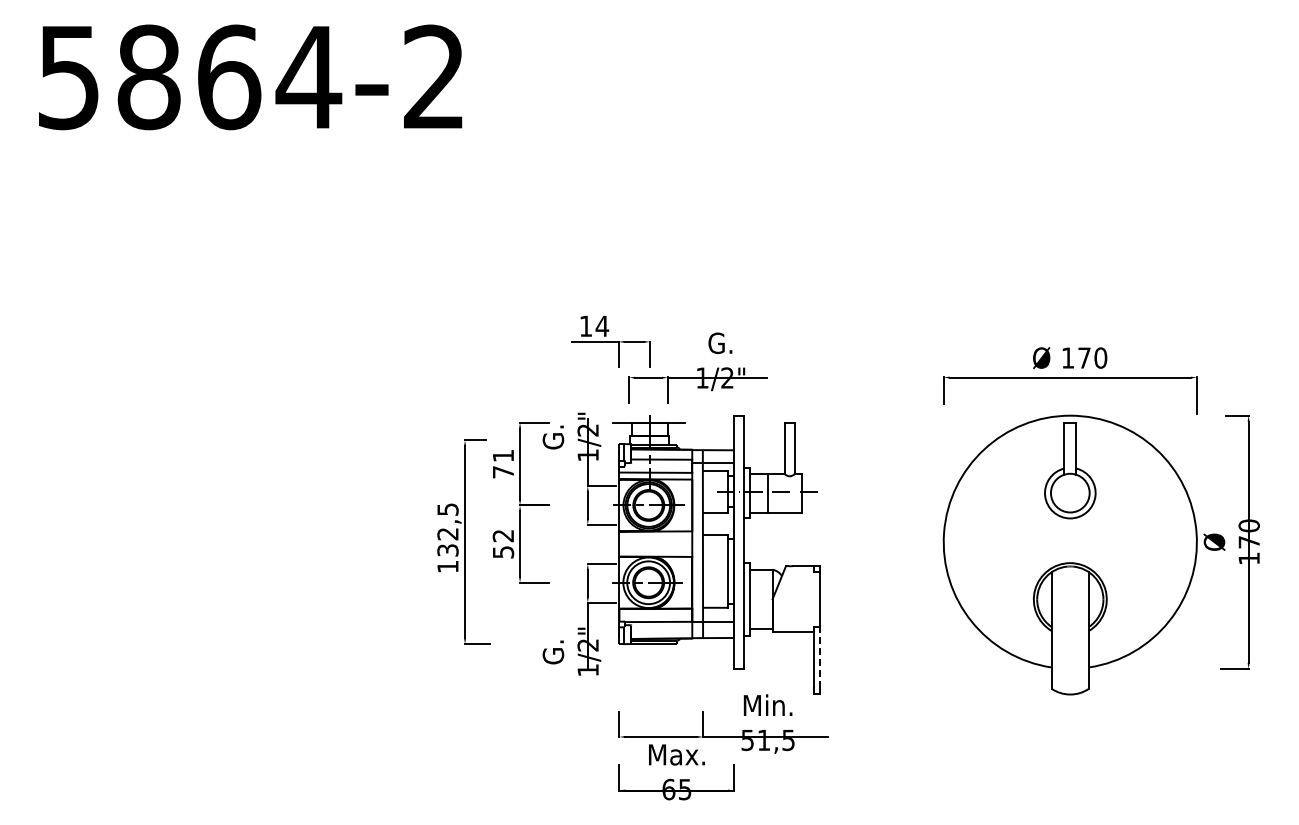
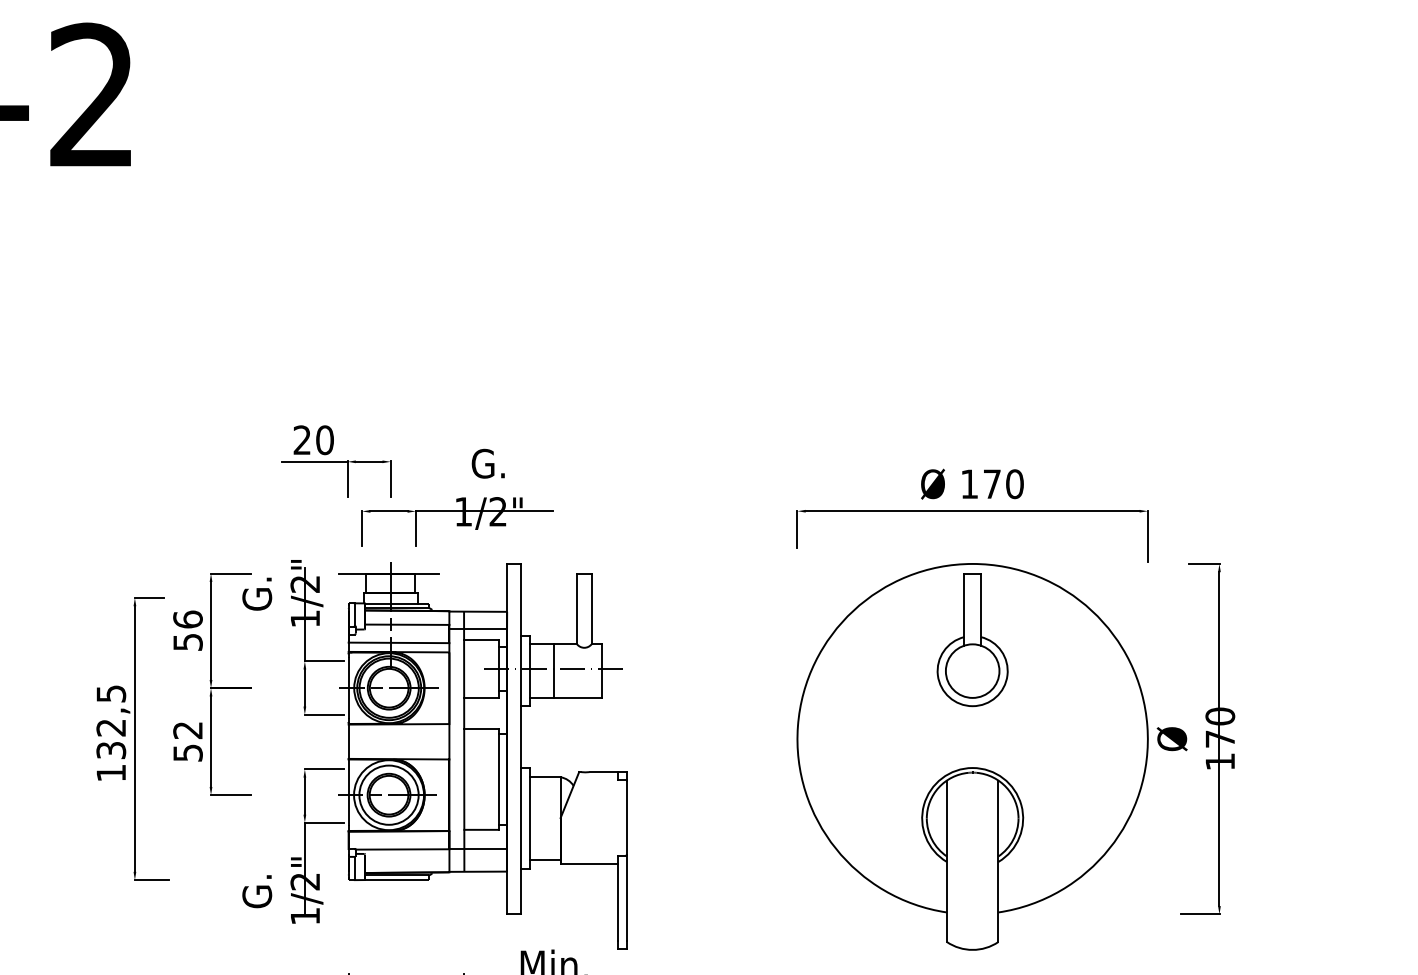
text: (594, 326) -> (314, 440), 14 -> 20
text: (503, 463) -> (188, 630), 71 -> 56
line: (820, 656) -> (626, 897), dashed -> solid

